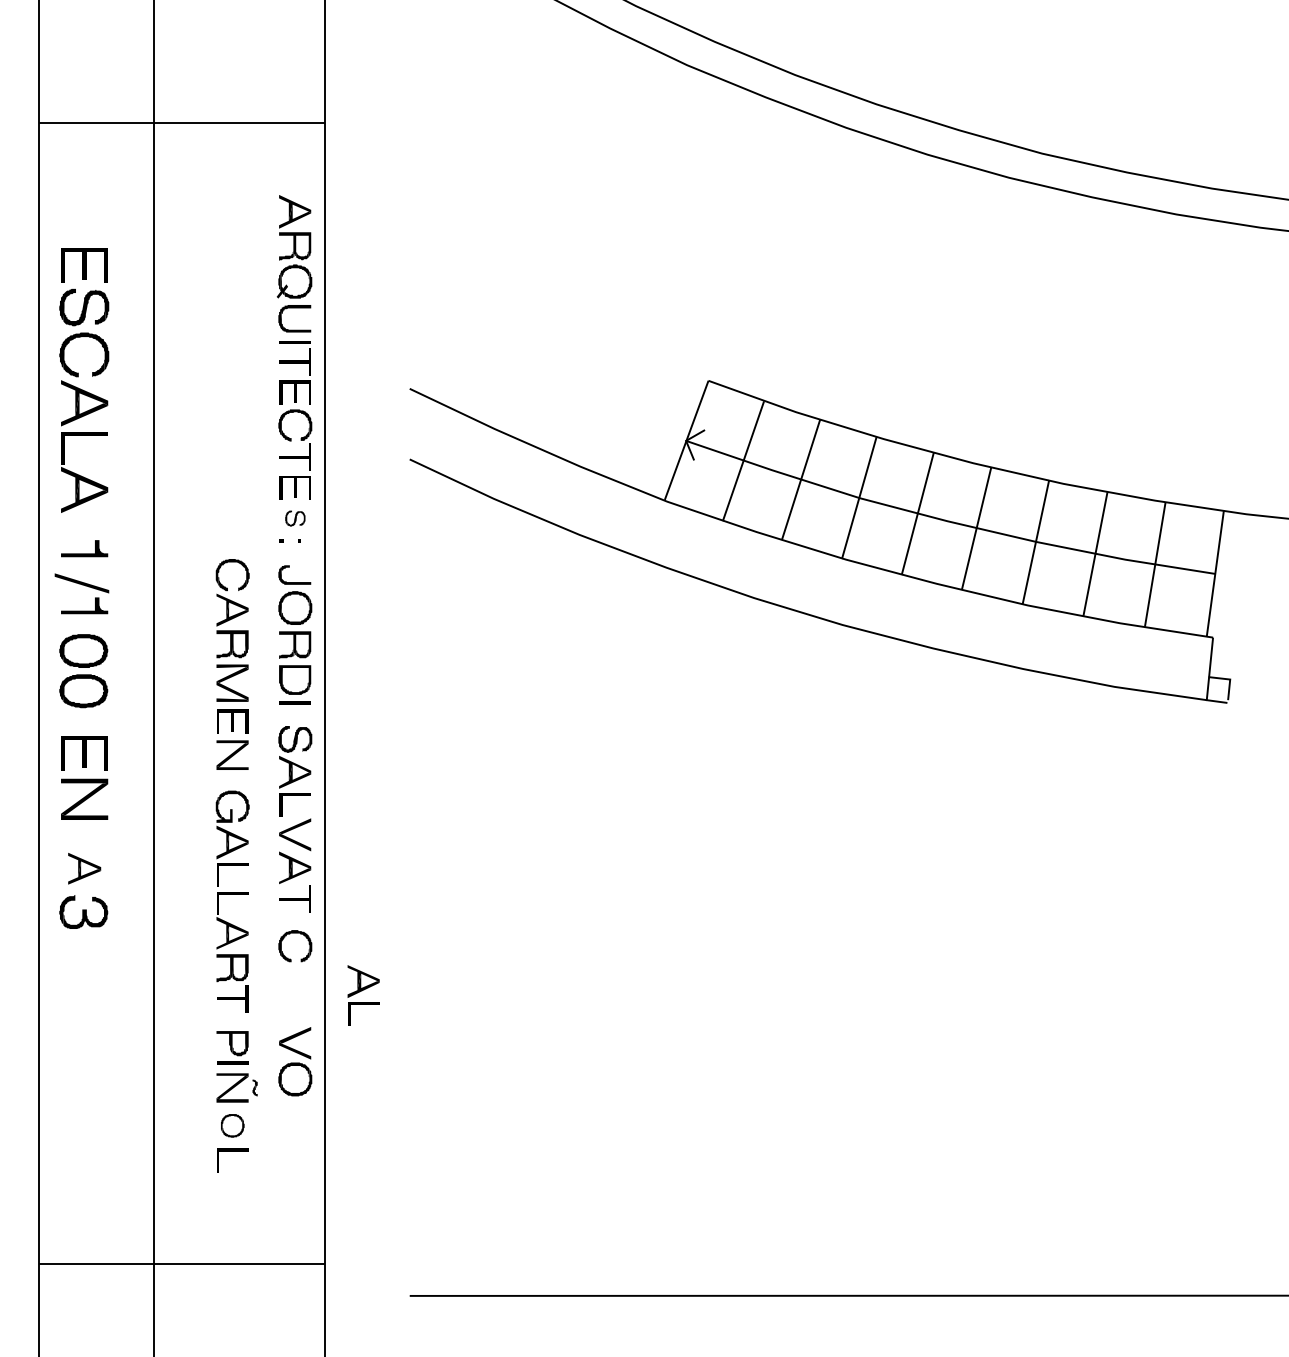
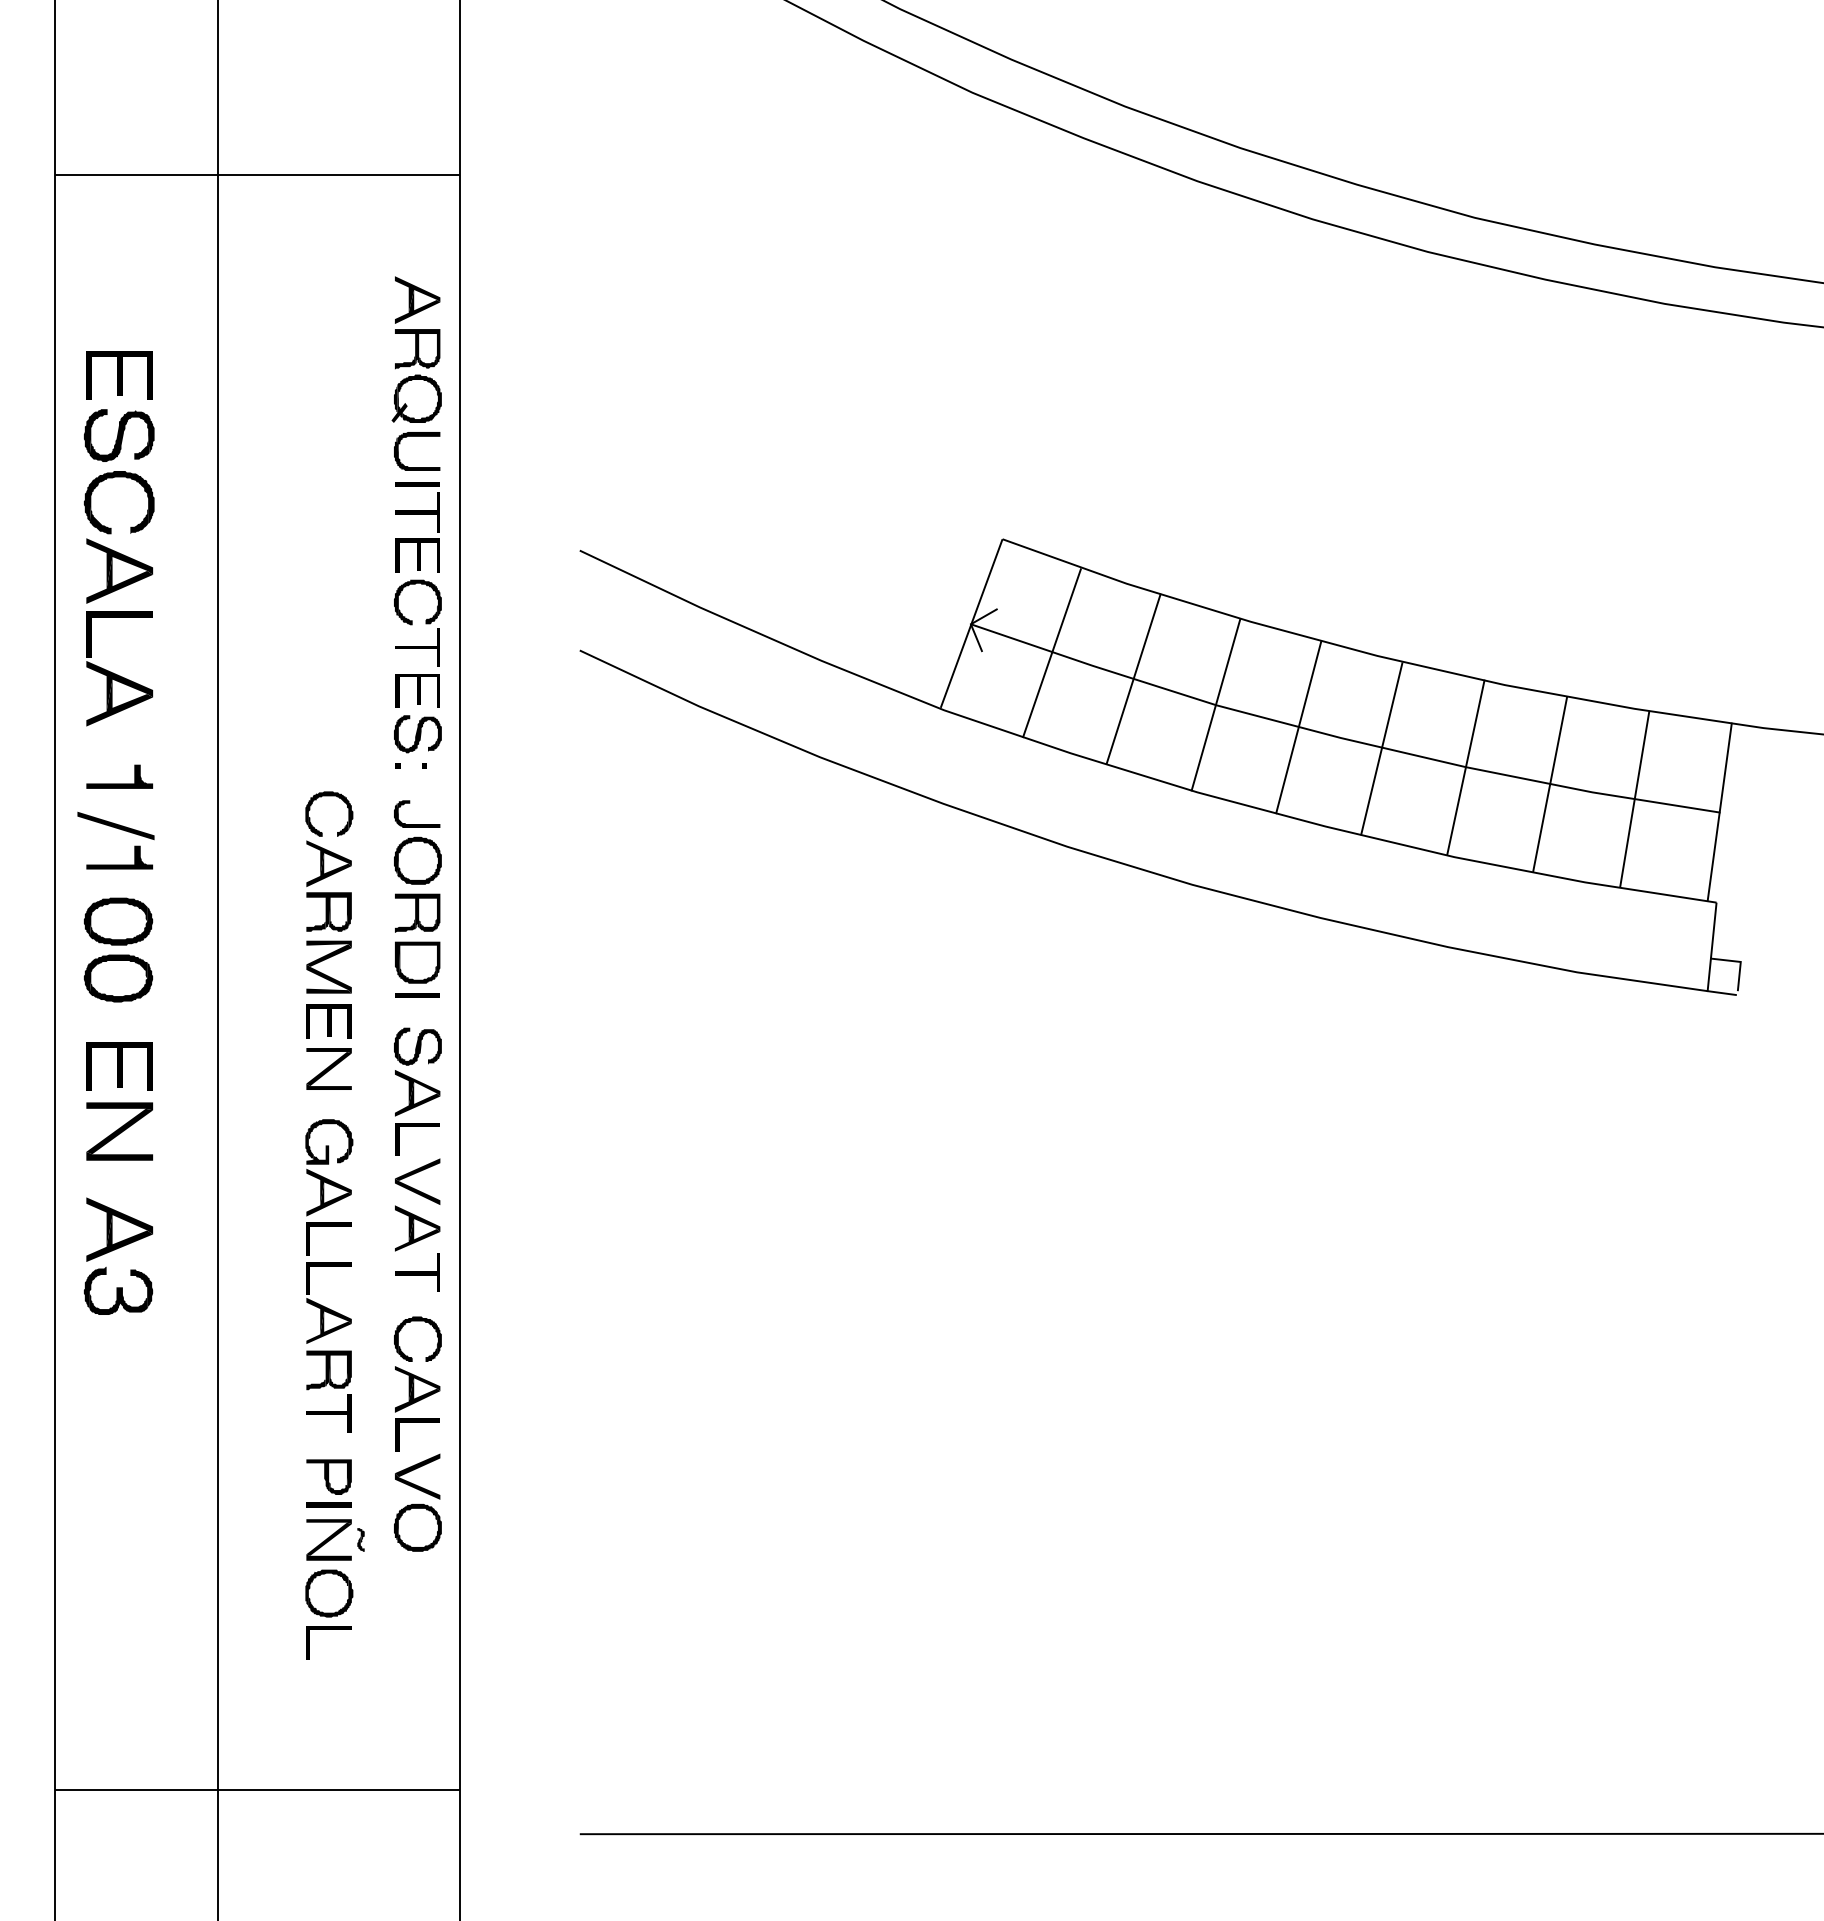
part: (295, 518) -> (417, 734), size x1.67
part: (84, 868) -> (119, 1229), size x1.43
part: (363, 995) -> (417, 1408), moved
part: (232, 1125) -> (329, 1593), size x1.43

